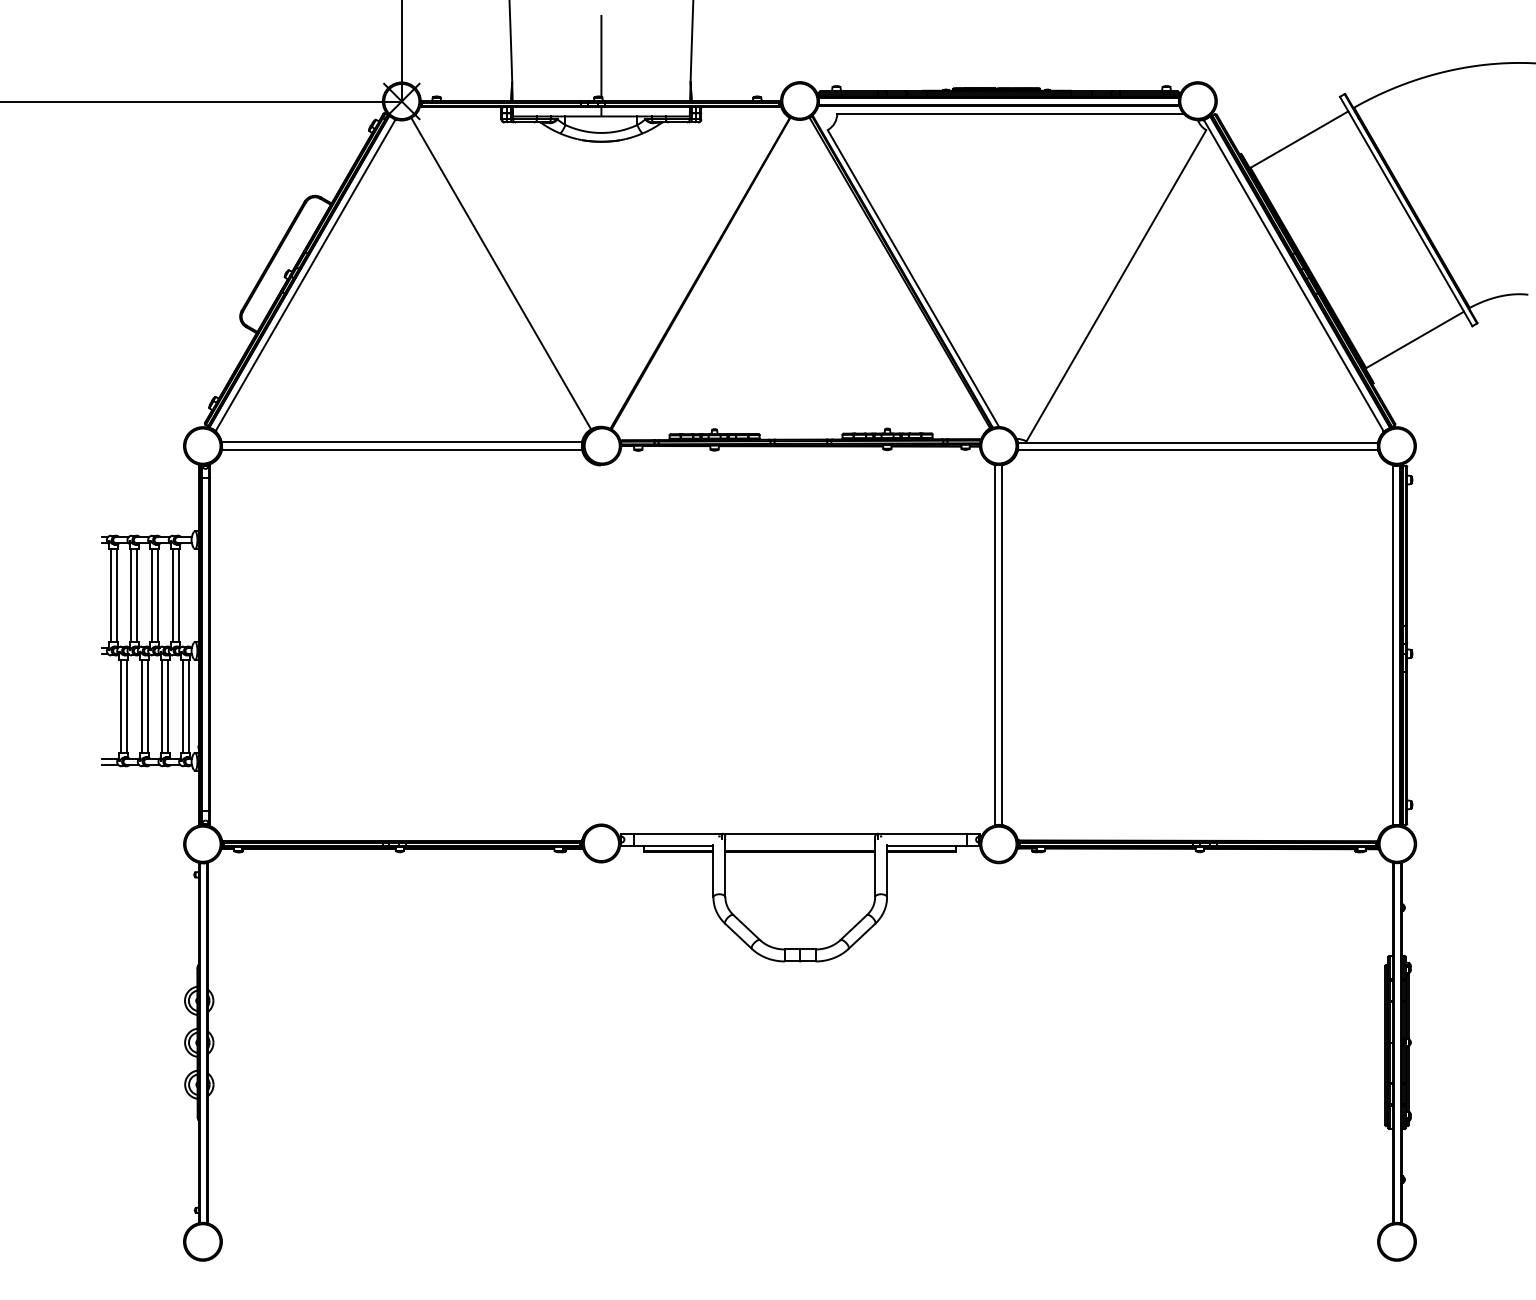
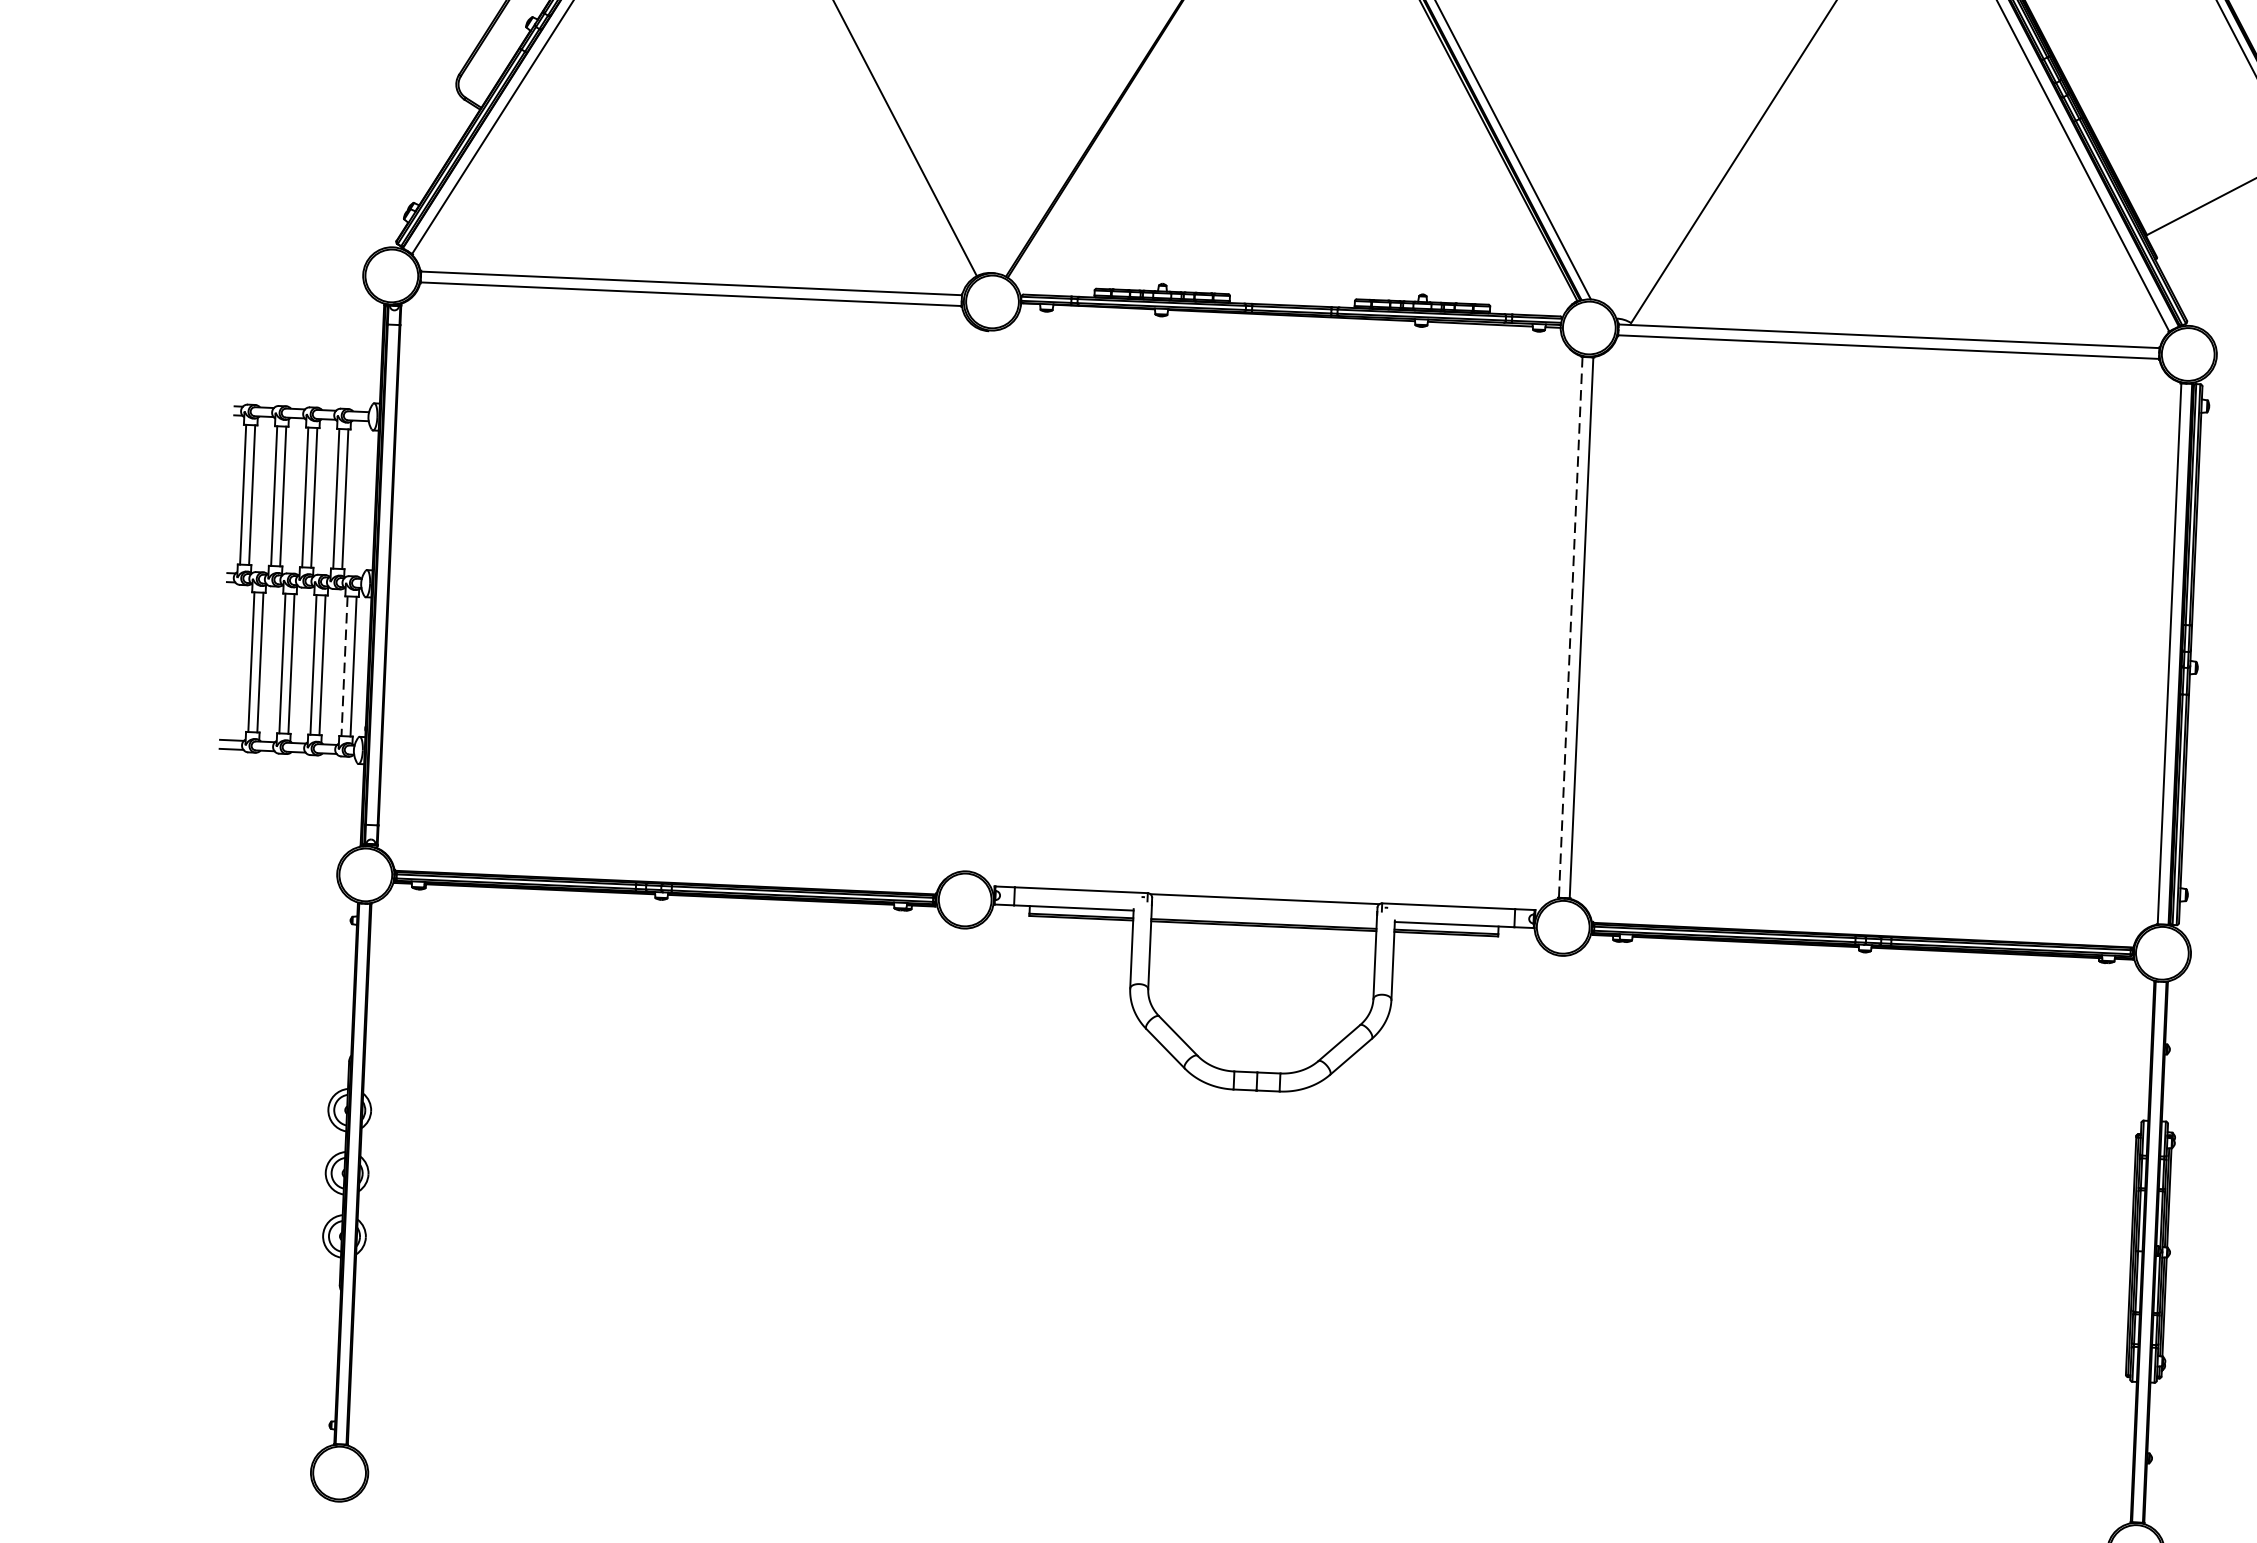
line: (995, 645) -> (1571, 627), solid -> dashed
line: (182, 706) -> (343, 666), solid -> dashed

